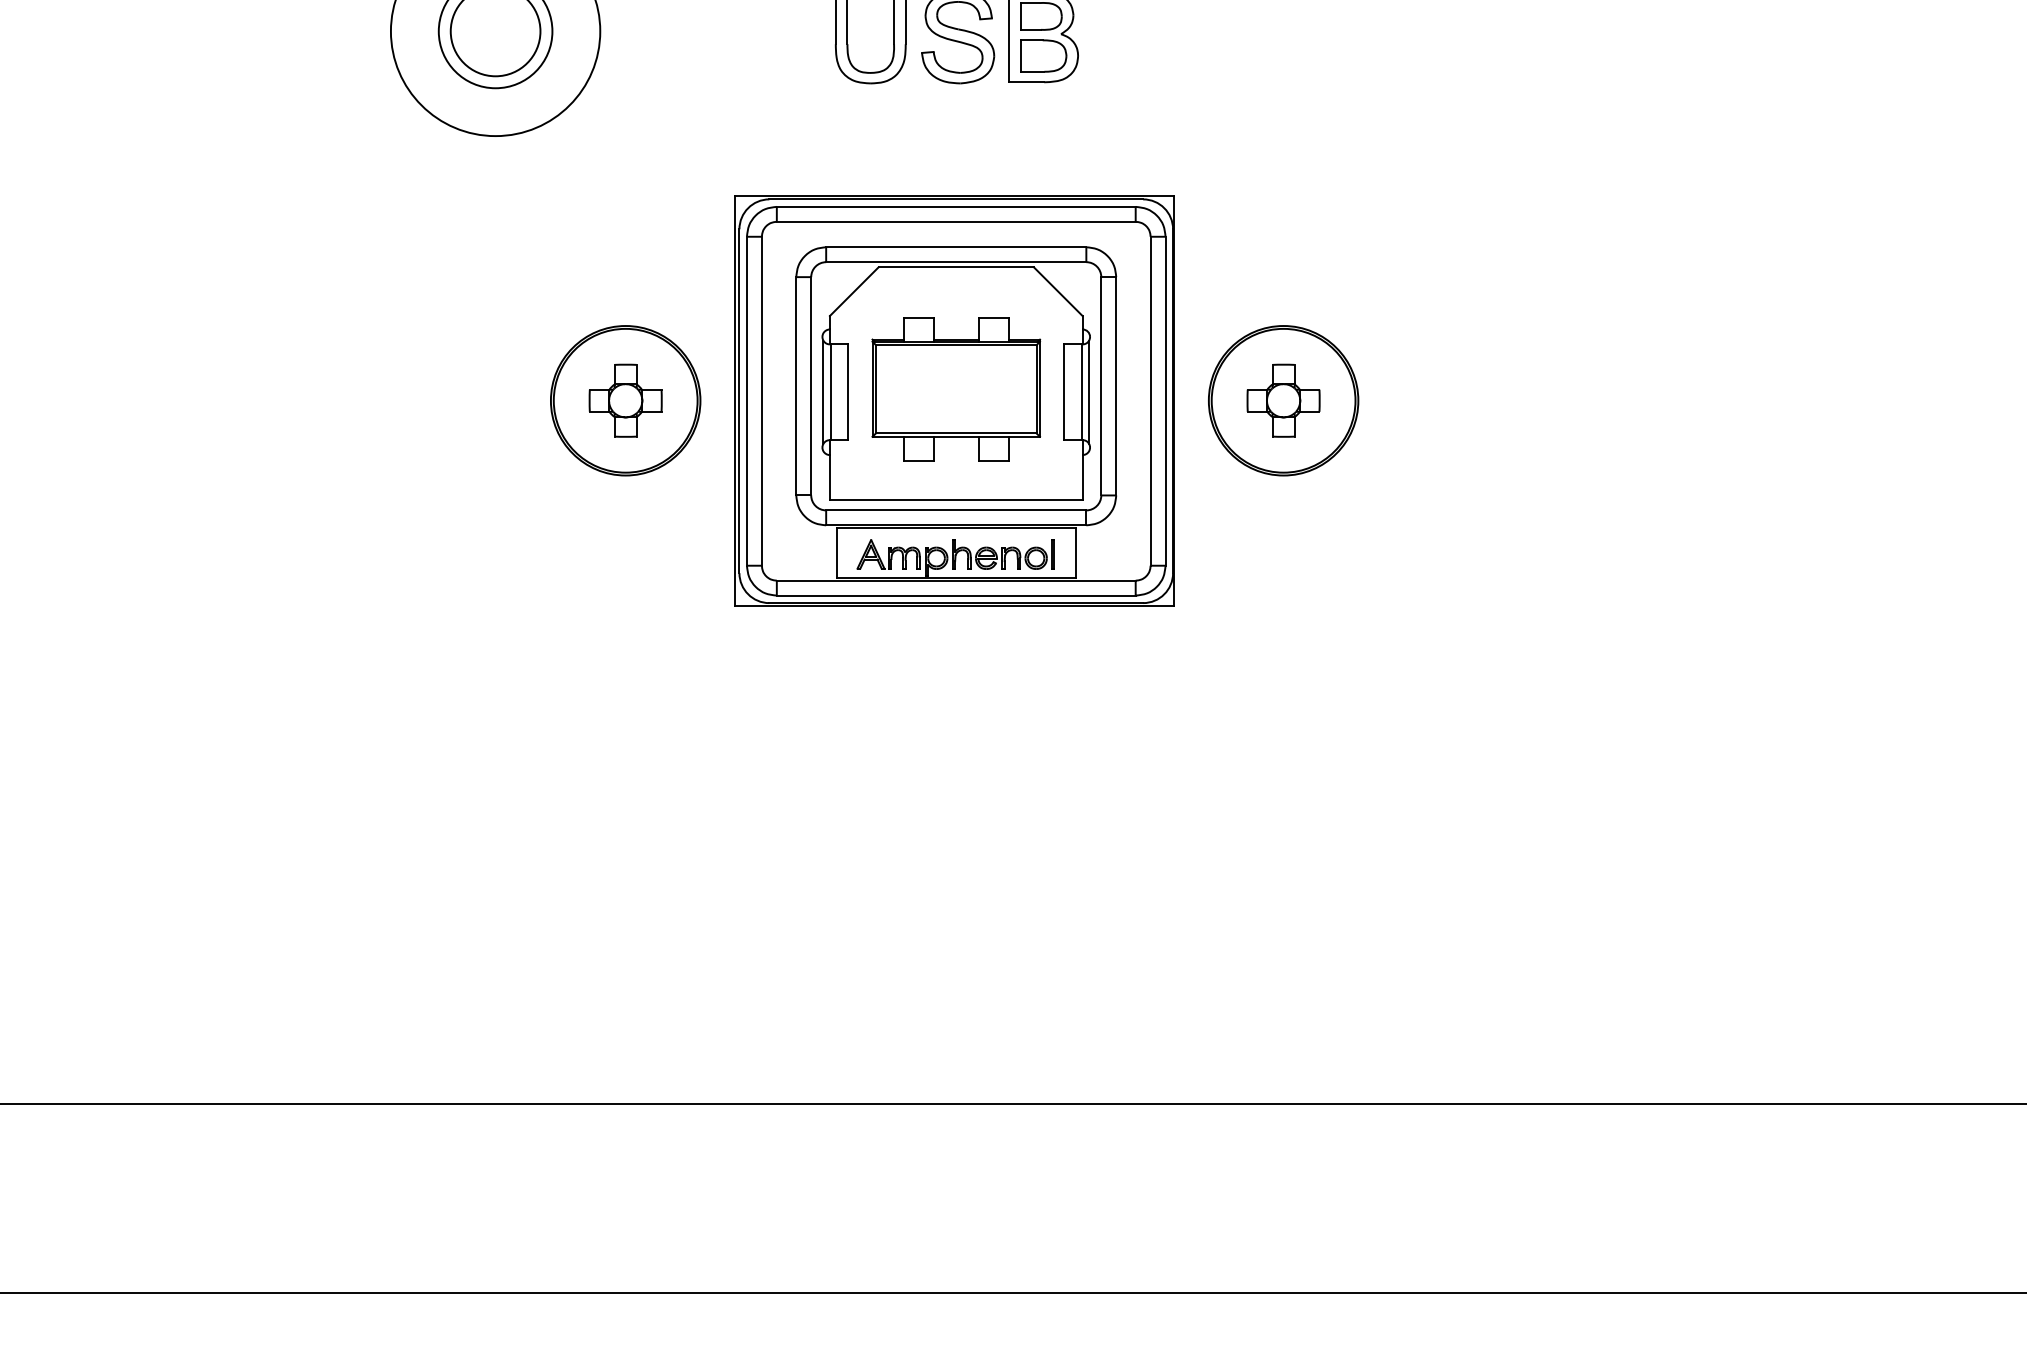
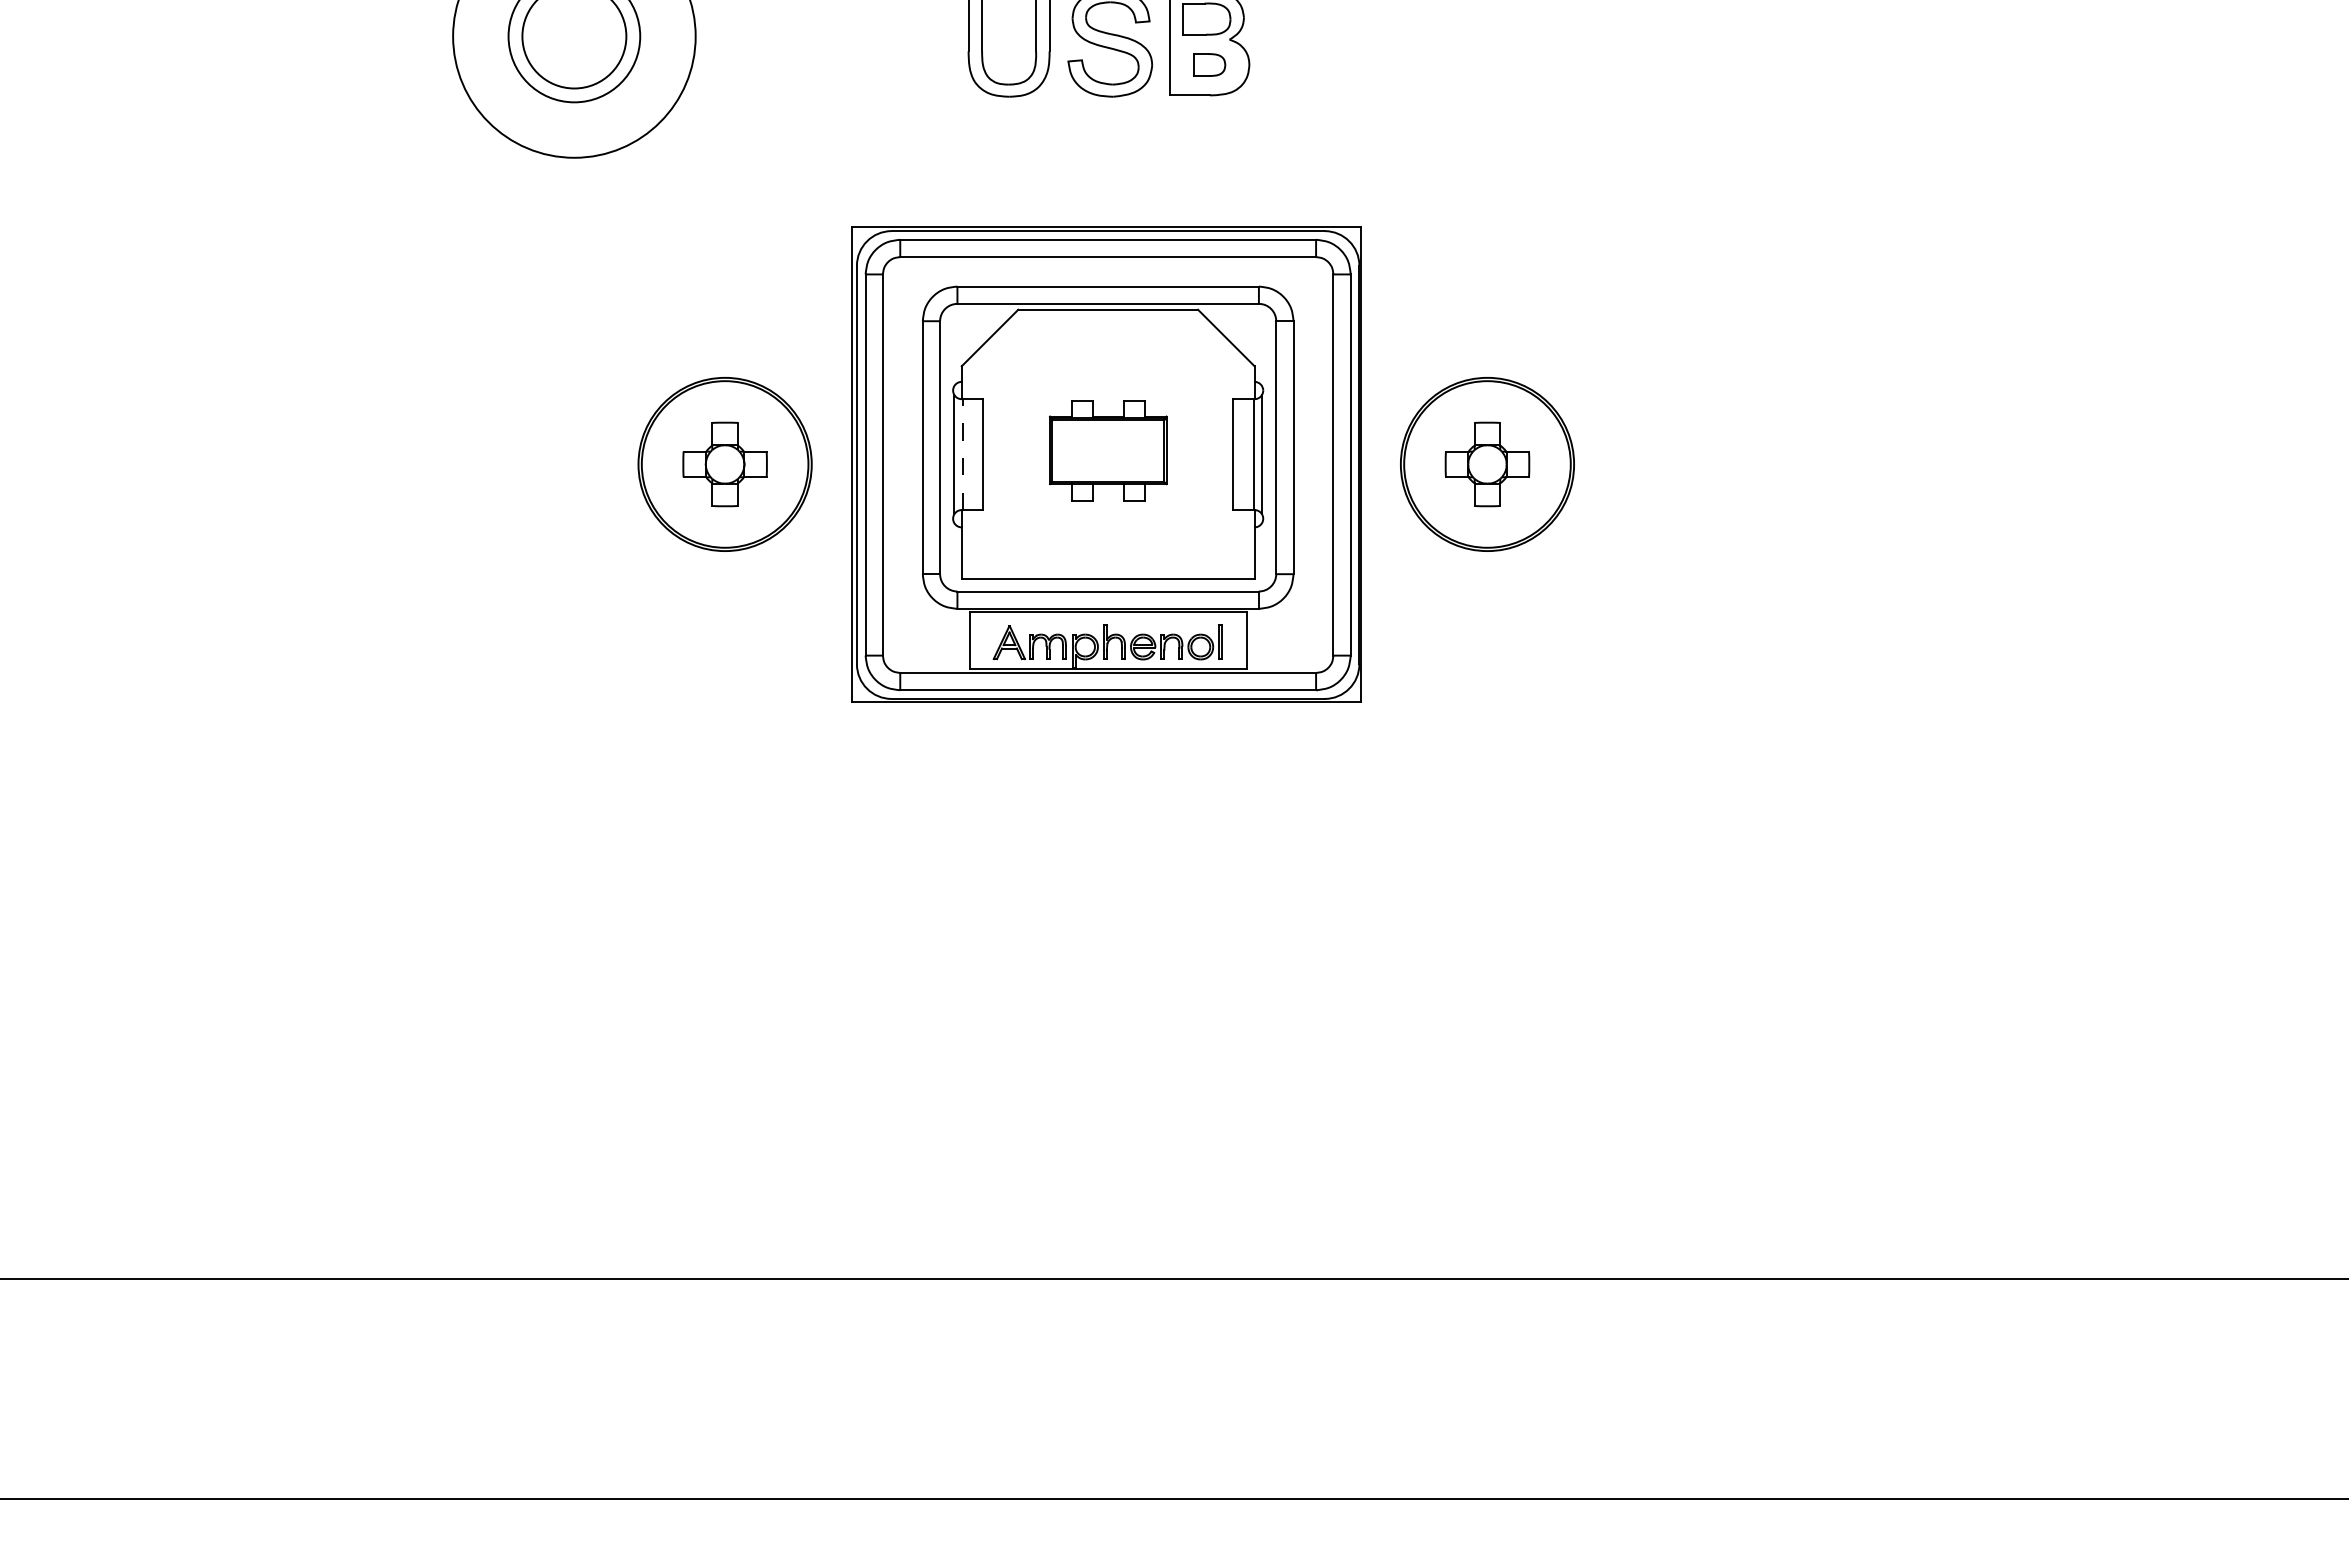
part: (1043, 55) -> (1209, 64), size x0.6
part: (956, 388) -> (1108, 450), size x0.6
line: (830, 392) -> (962, 454), solid -> dashed

